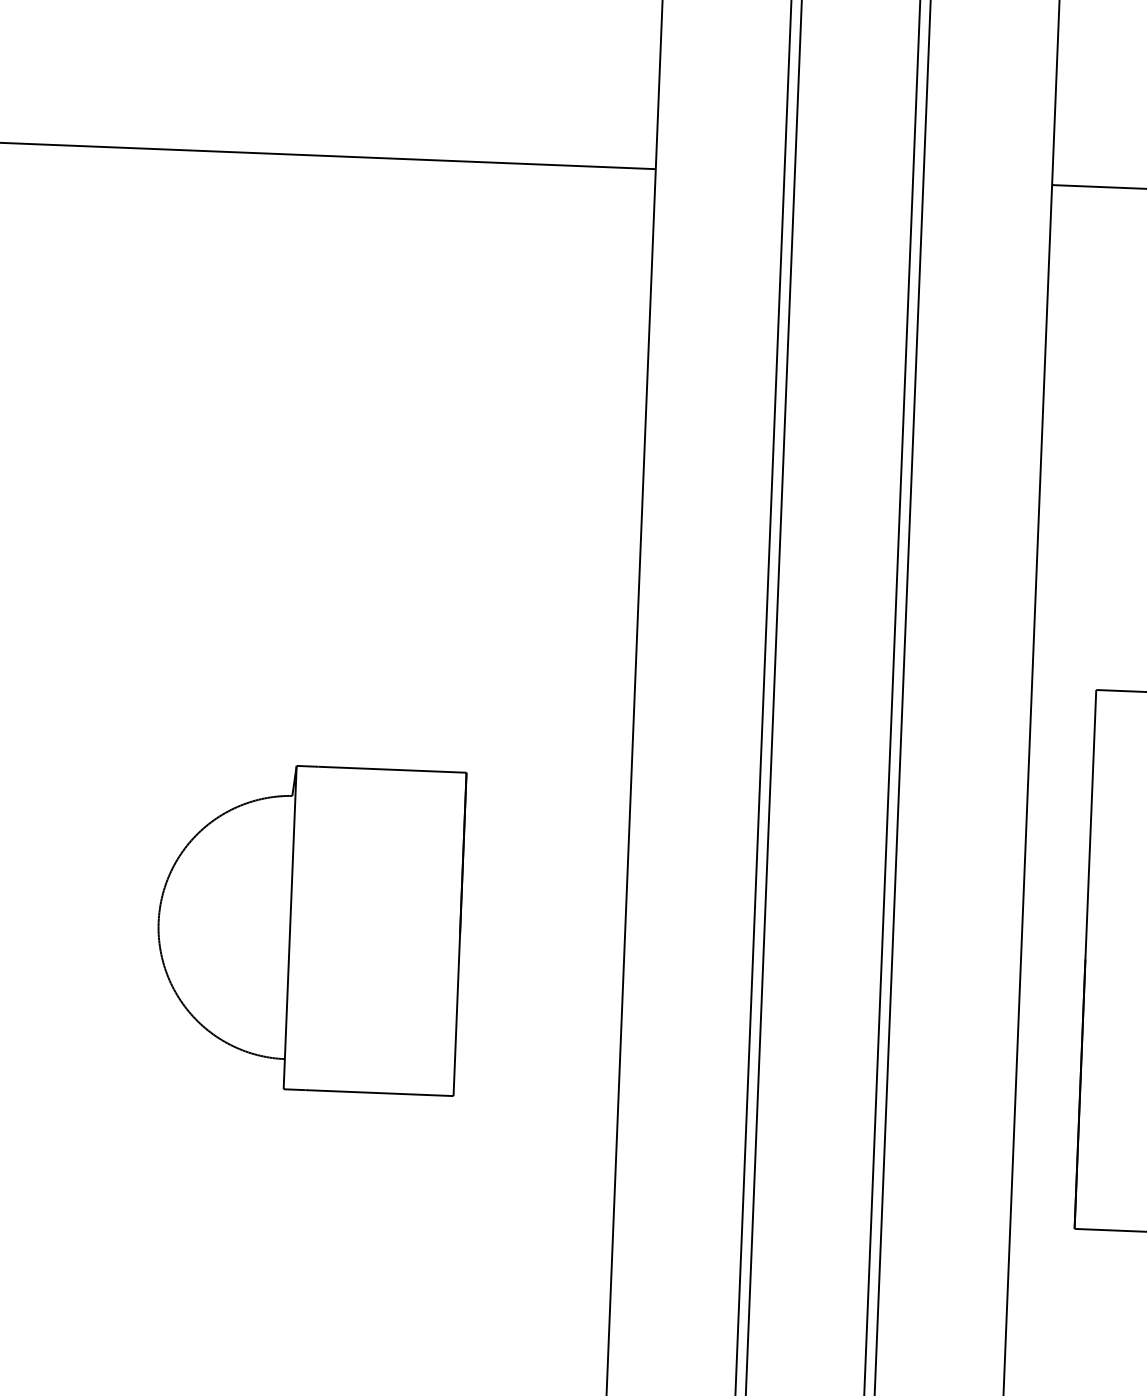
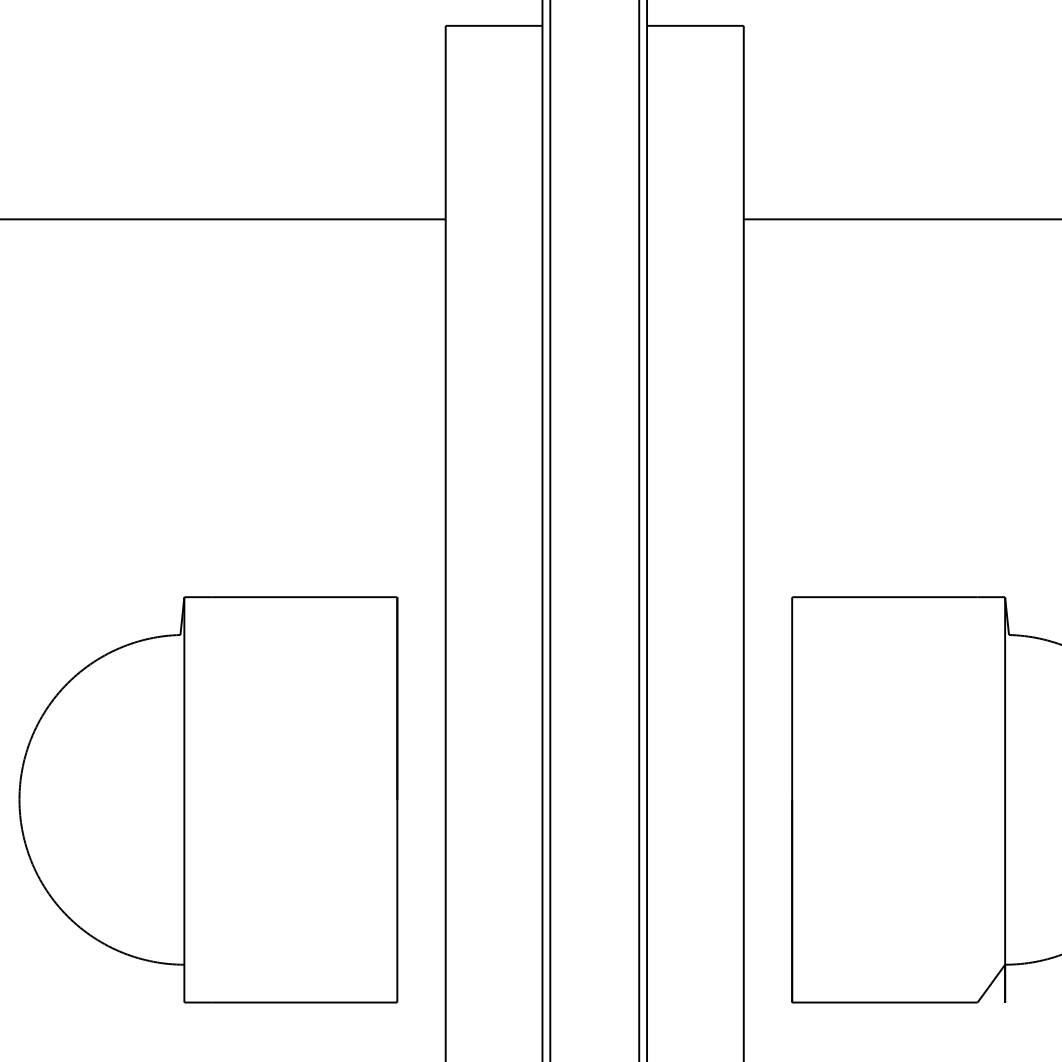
part: (309, 927) -> (208, 799), size x1.67

